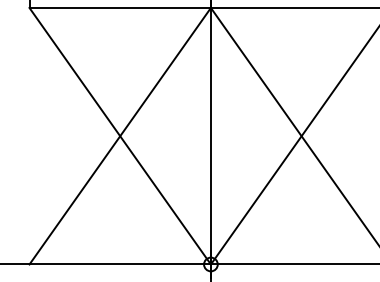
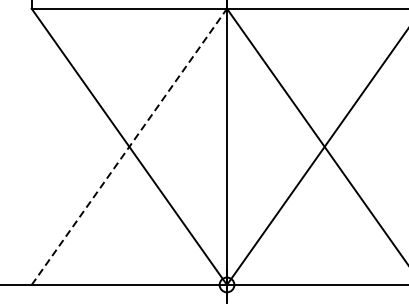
line: (120, 135) -> (129, 146), solid -> dashed

